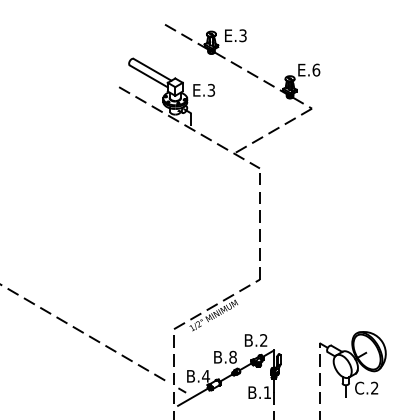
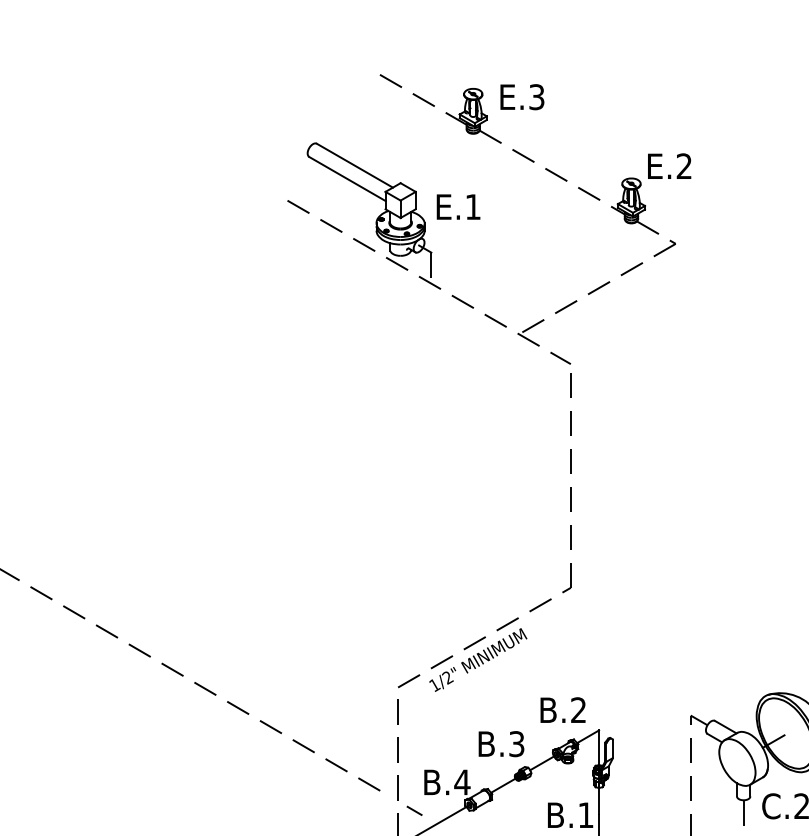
text: (316, 69) -> (684, 165), E.6 -> E.2
text: (211, 89) -> (473, 205), E.3 -> E.1
text: (232, 357) -> (515, 744), B.8 -> B.3

